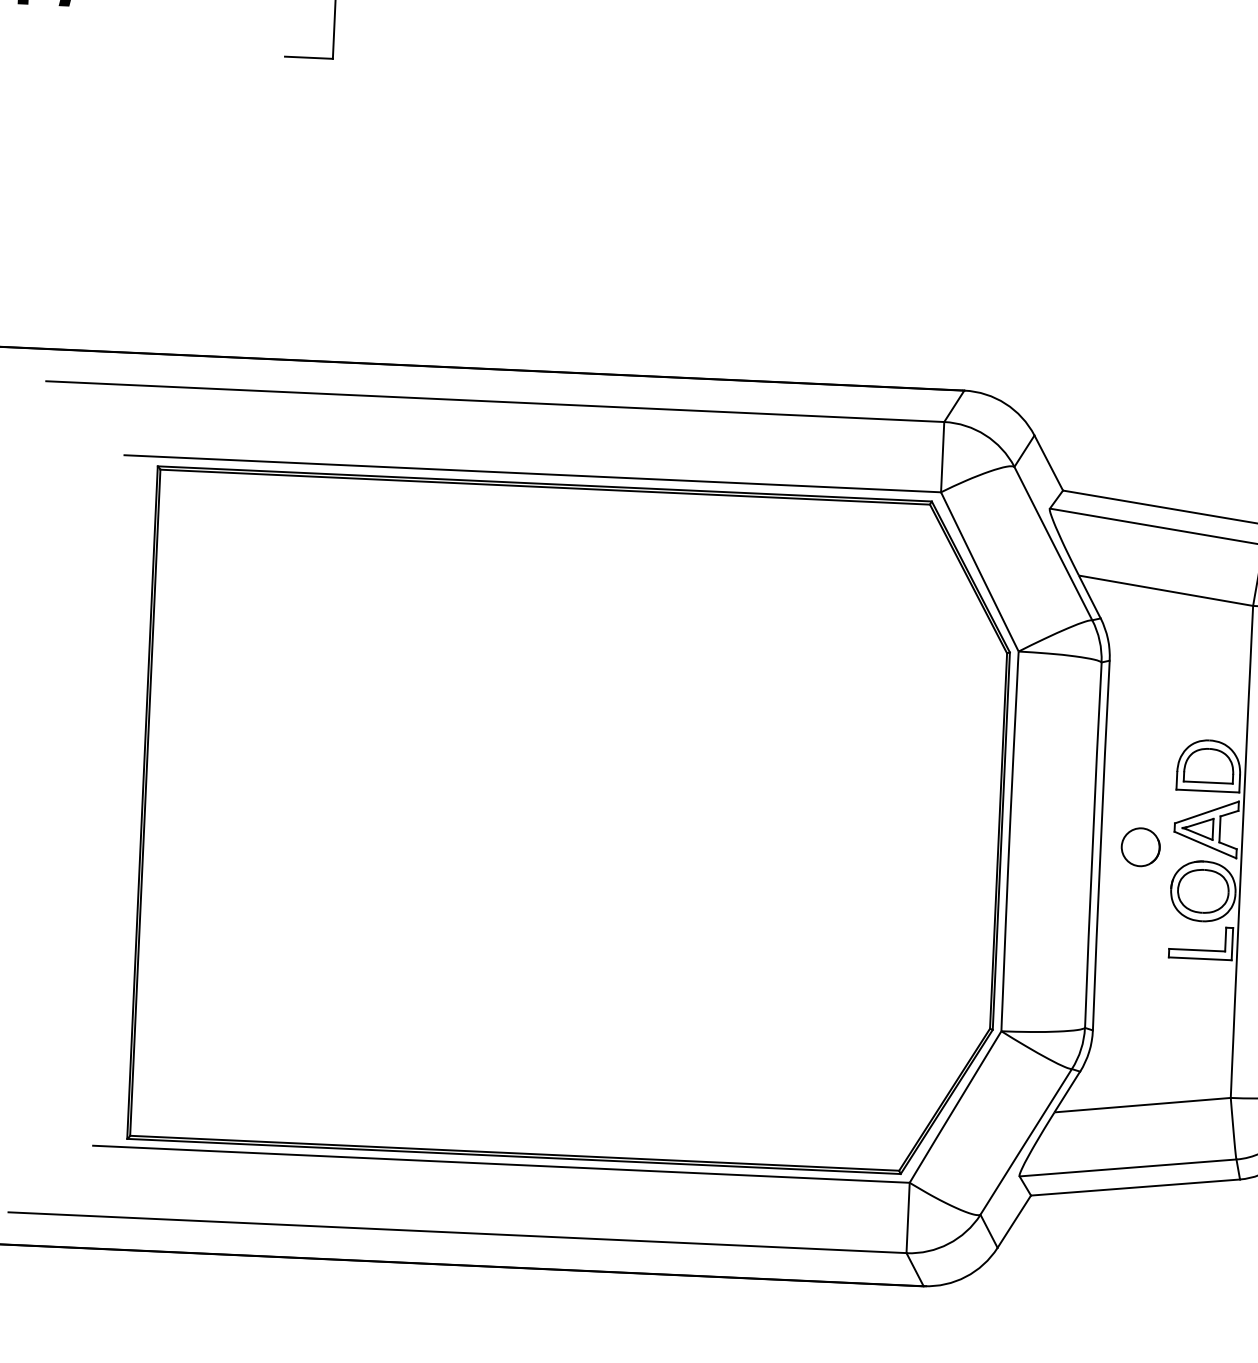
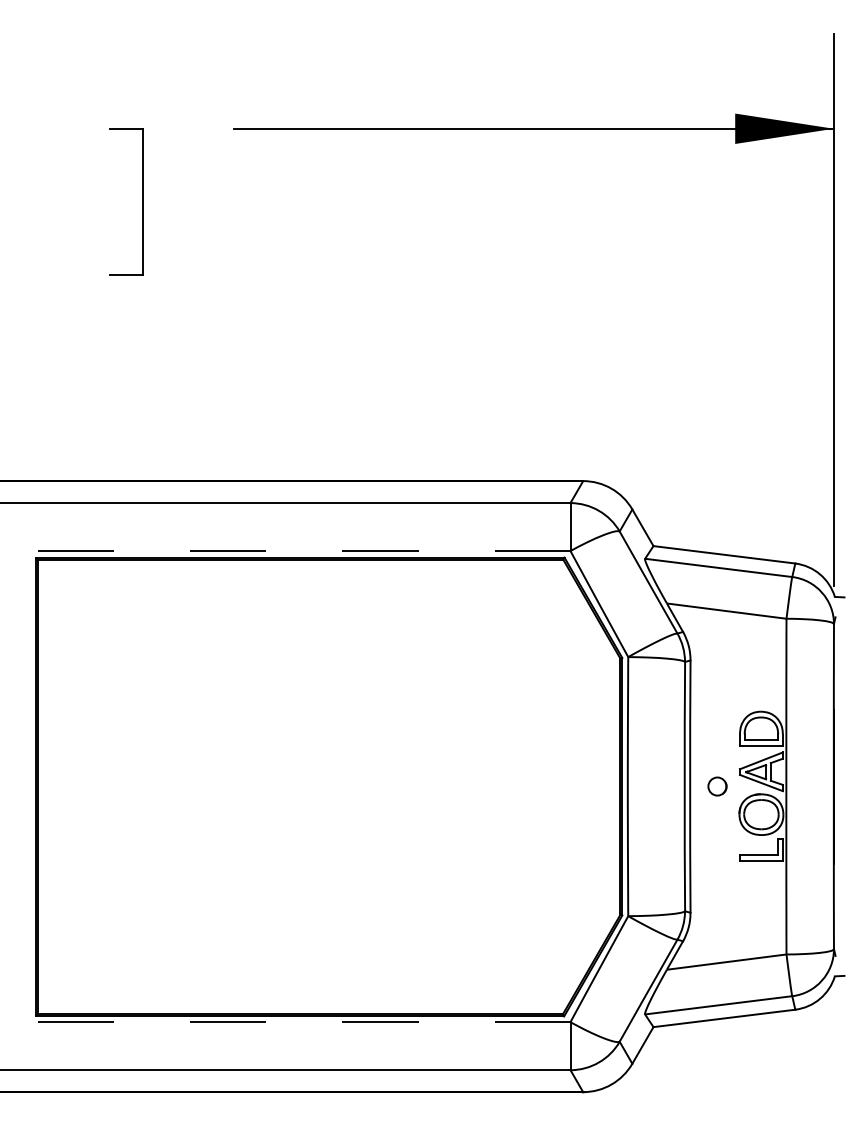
line: (532, 474) -> (291, 551), solid -> dashed
part: (1140, 847) -> (717, 786), size x0.7
line: (500, 1164) -> (291, 1022), solid -> dashed

